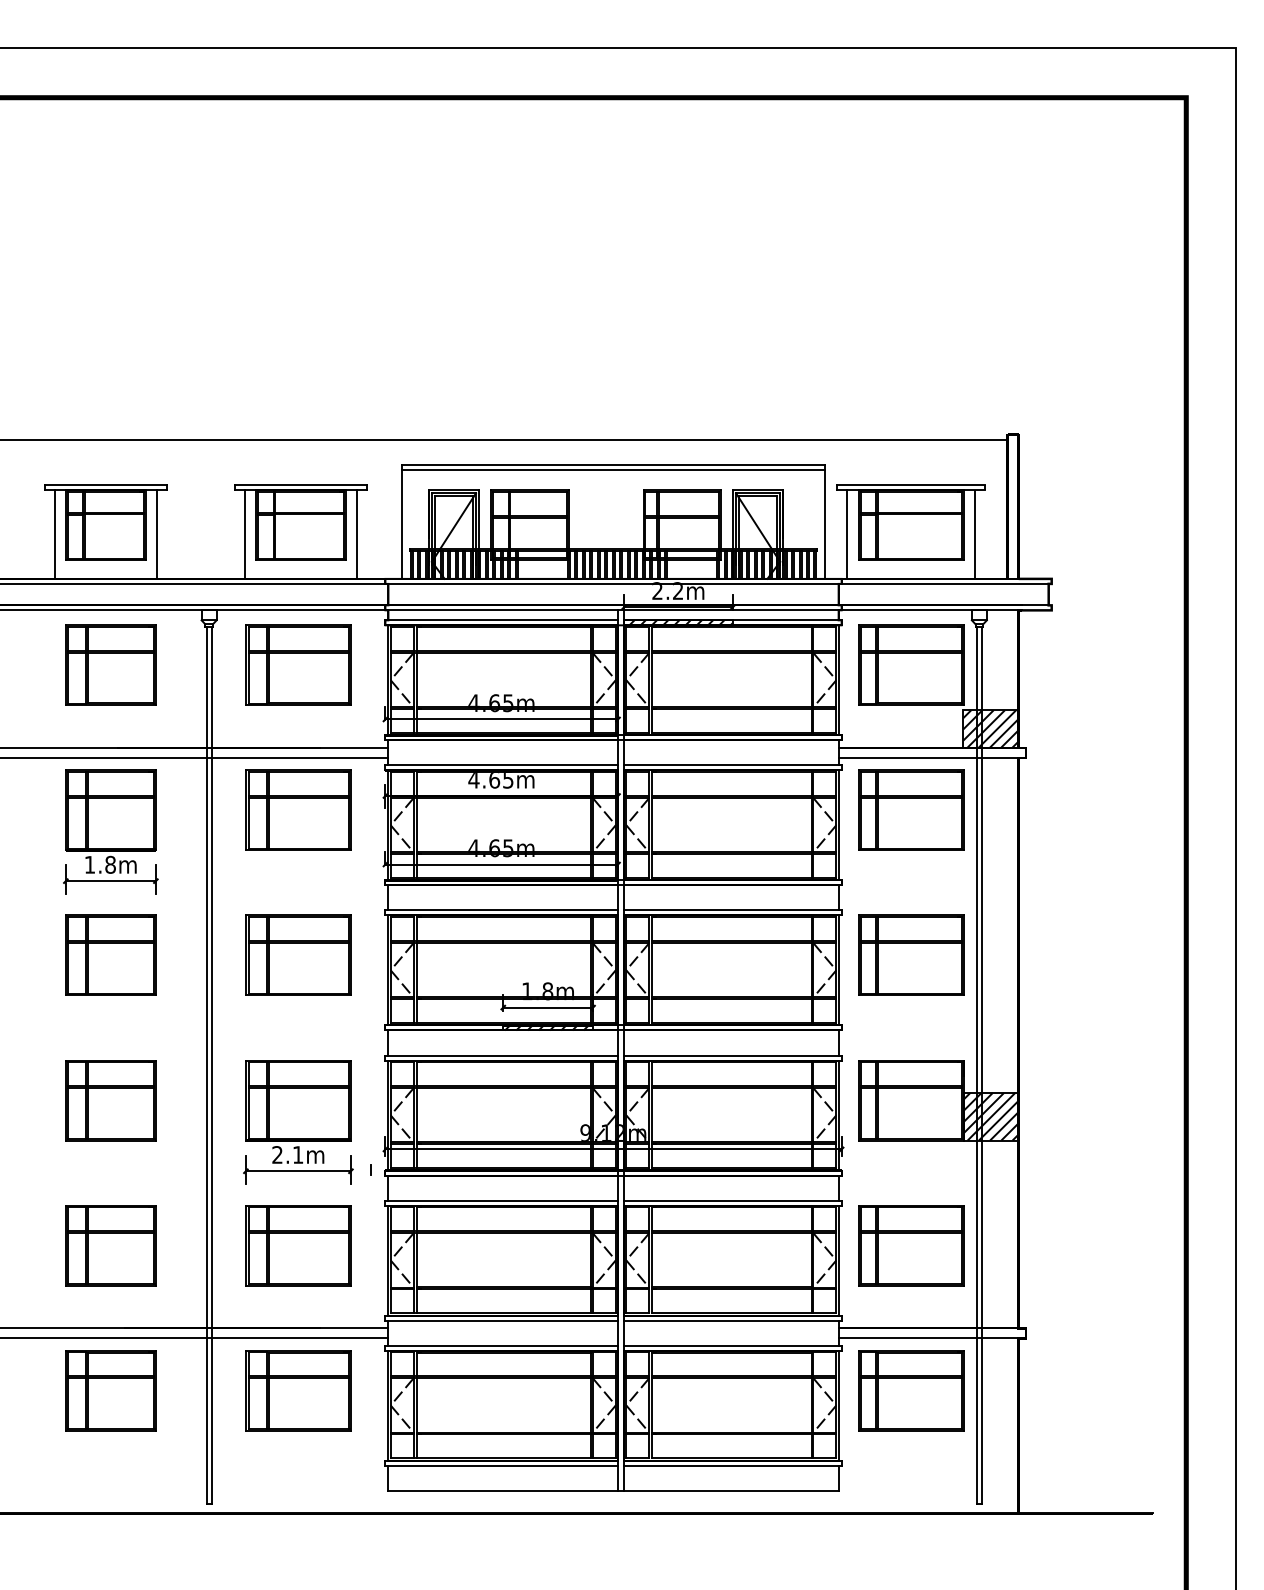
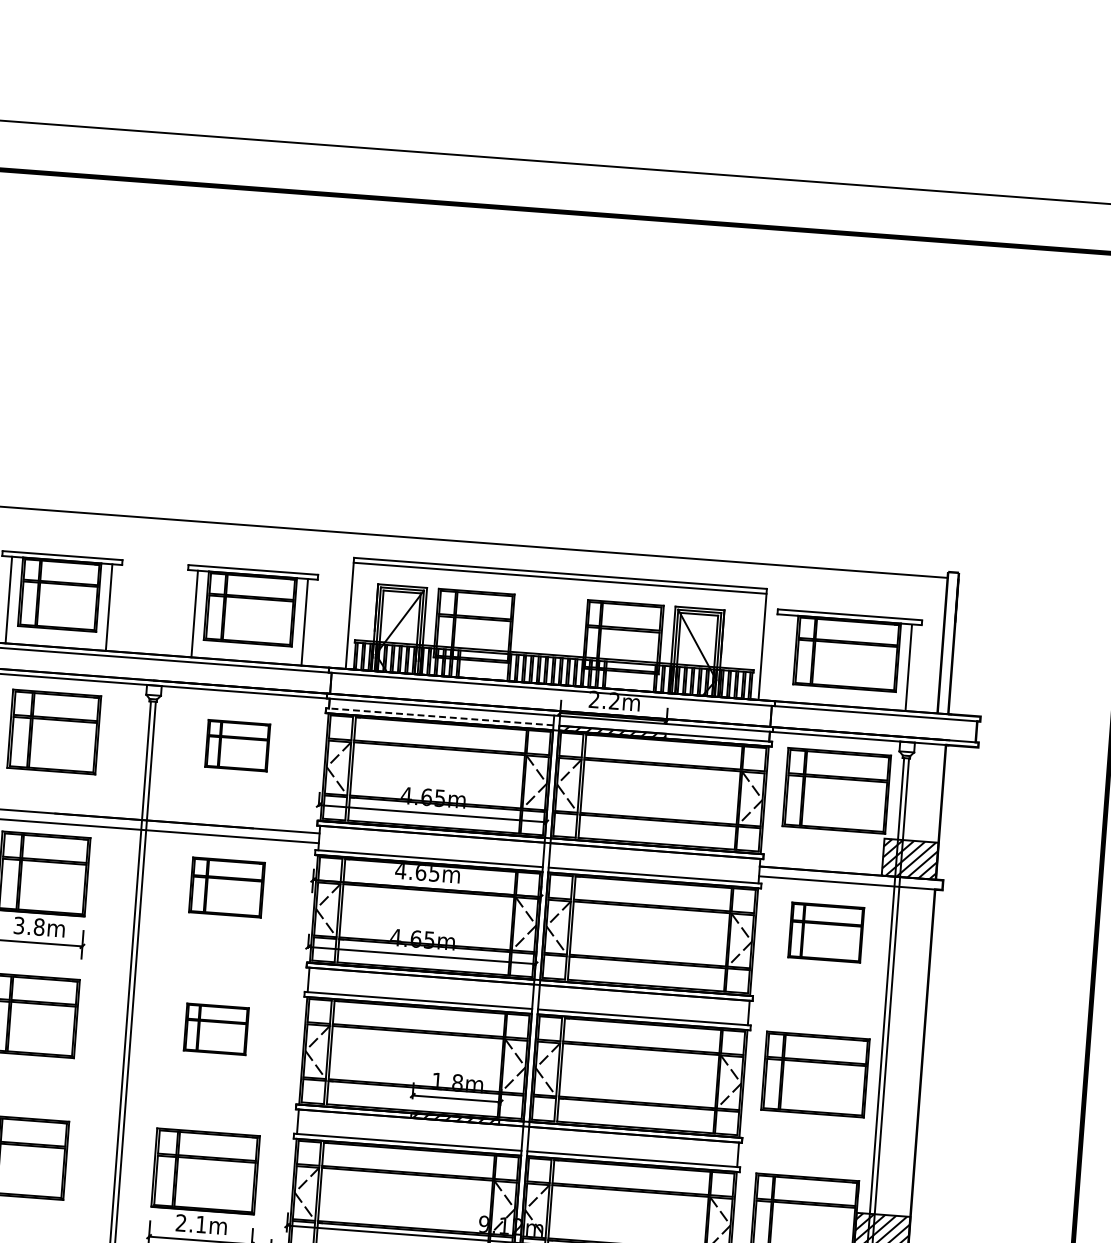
line: (847, 534) -> (784, 658), removed
line: (501, 620) -> (439, 716), solid -> dashed
part: (298, 664) -> (237, 745), size x0.6
part: (298, 809) -> (227, 886), size x0.7
part: (911, 809) -> (826, 931), size x0.7
text: (89, 864) -> (18, 925), 1.8m -> 3.8m
part: (298, 954) -> (216, 1028), size x0.6

